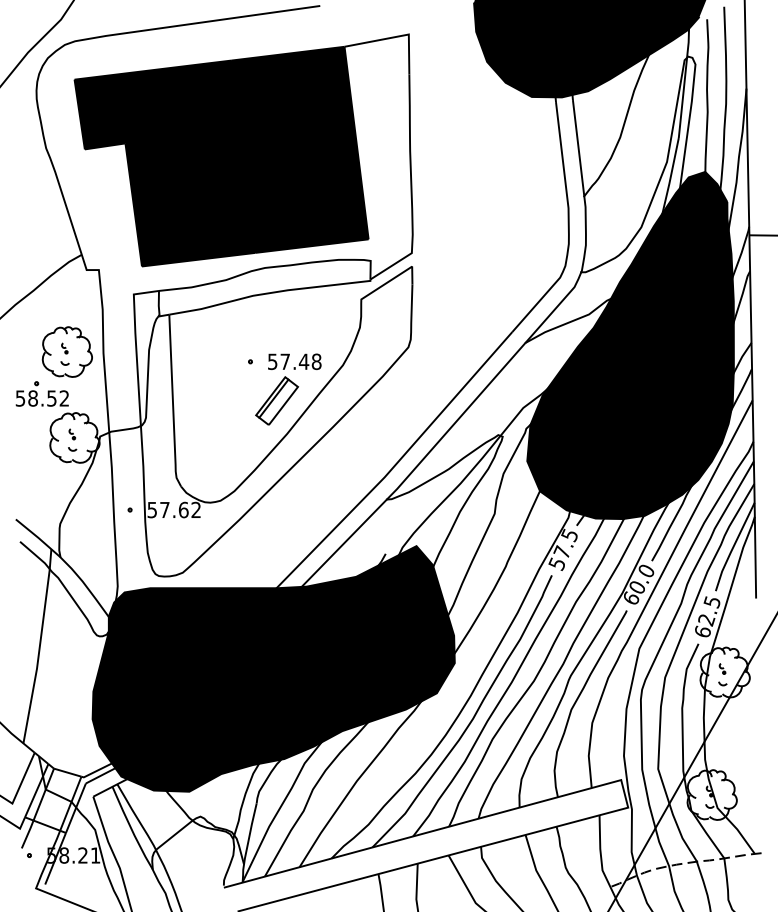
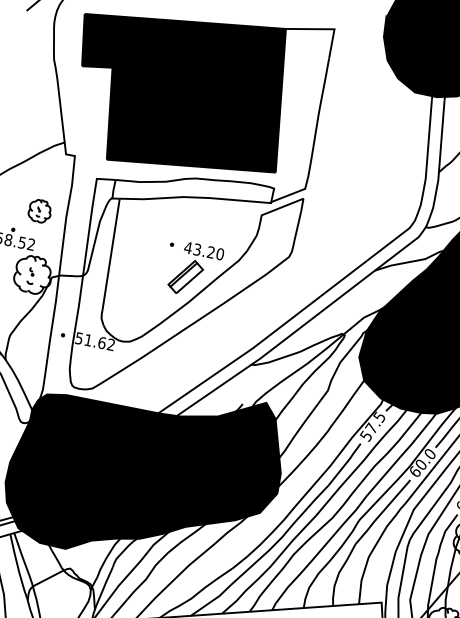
part: (66, 351) -> (39, 210), size x0.6
text: (294, 361) -> (204, 250), 57.48 -> 43.20
text: (164, 509) -> (88, 339), 57.62 -> 51.62

